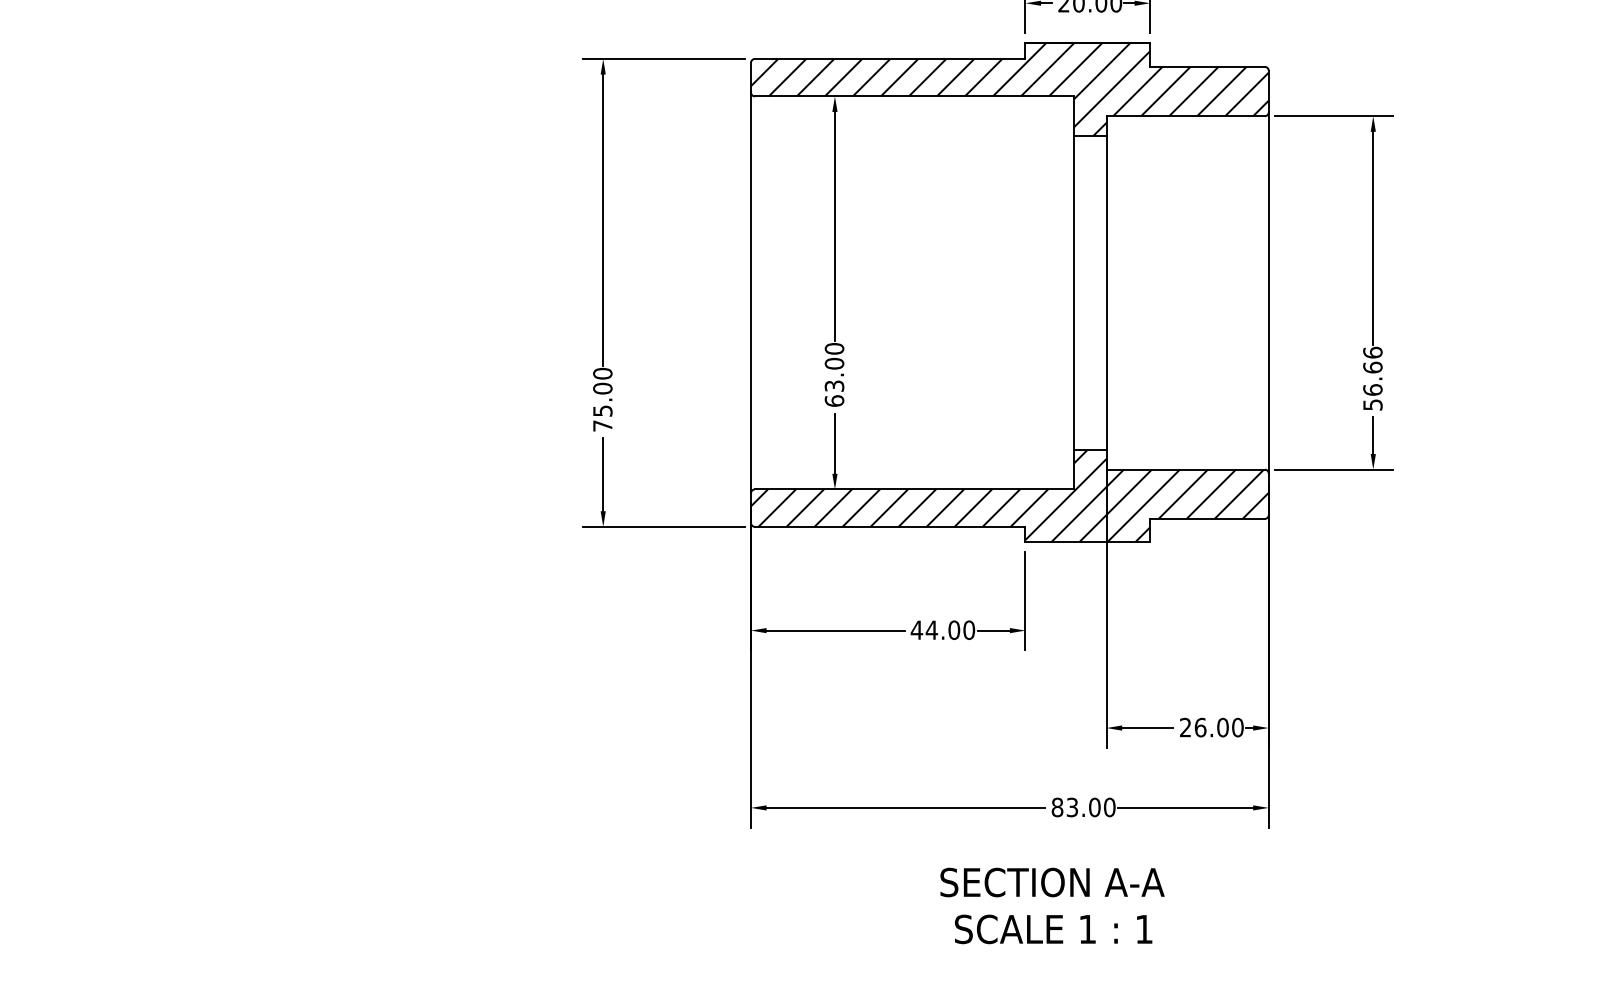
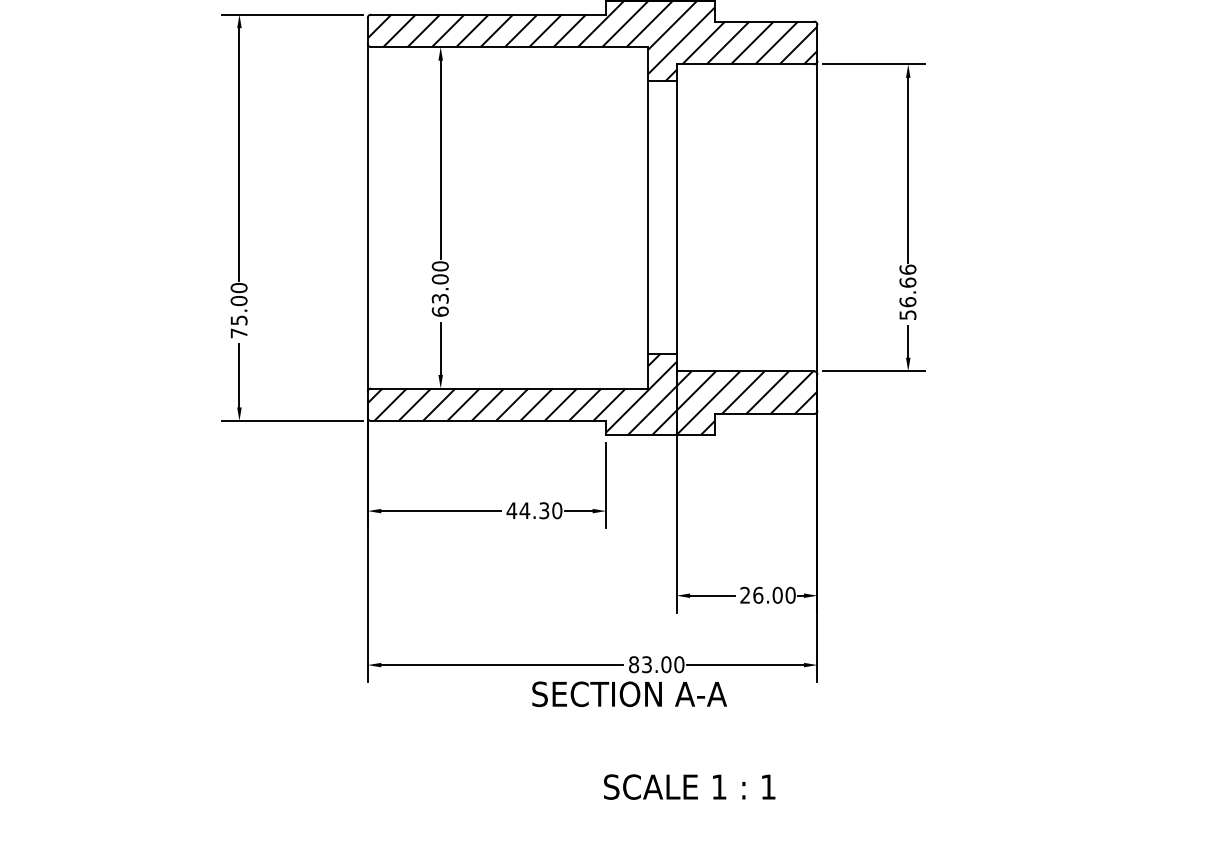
text: (954, 629) -> (544, 510), 44.00 -> 44.30
text: (1052, 882) -> (629, 694), moved
text: (1053, 929) -> (689, 787), moved

